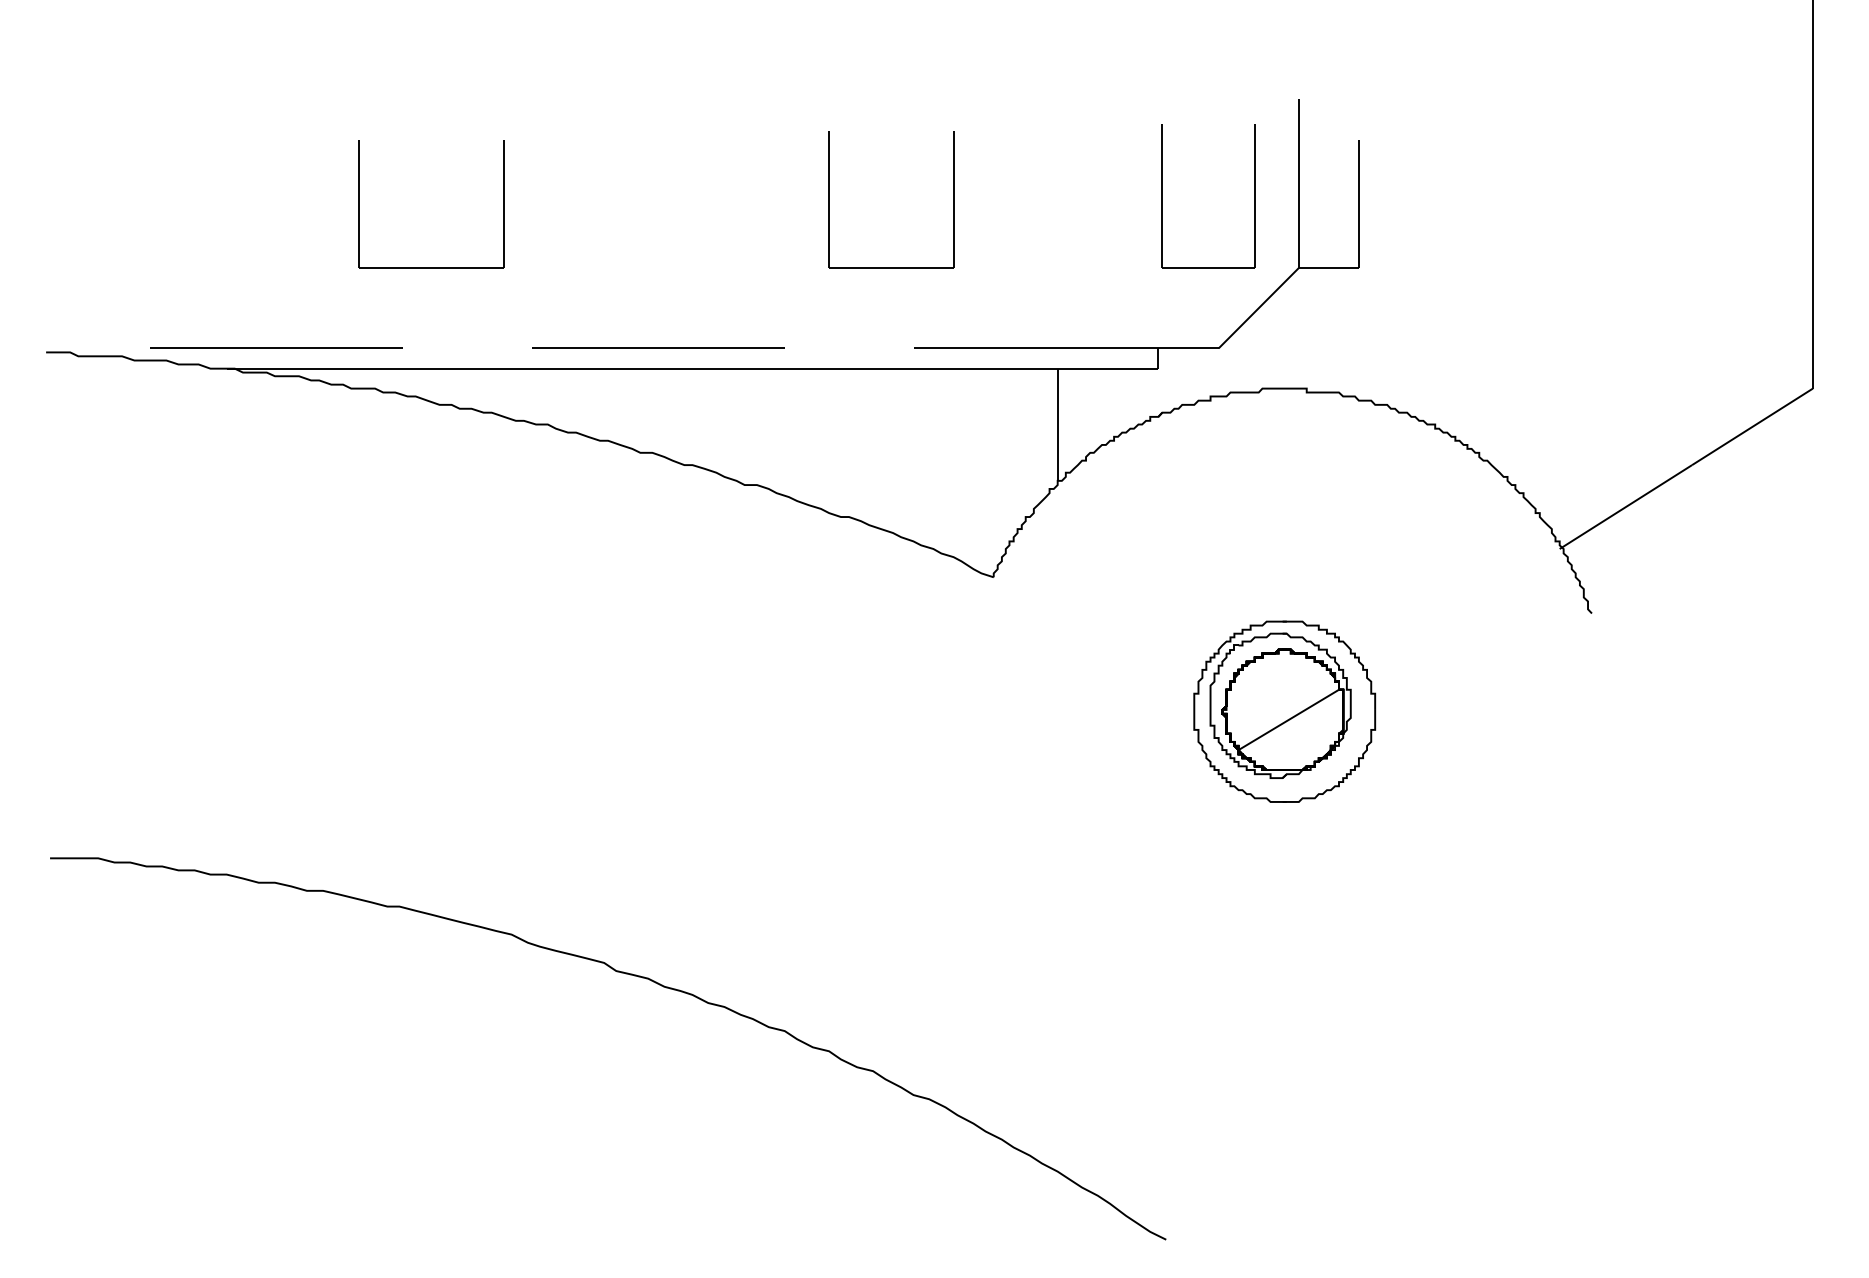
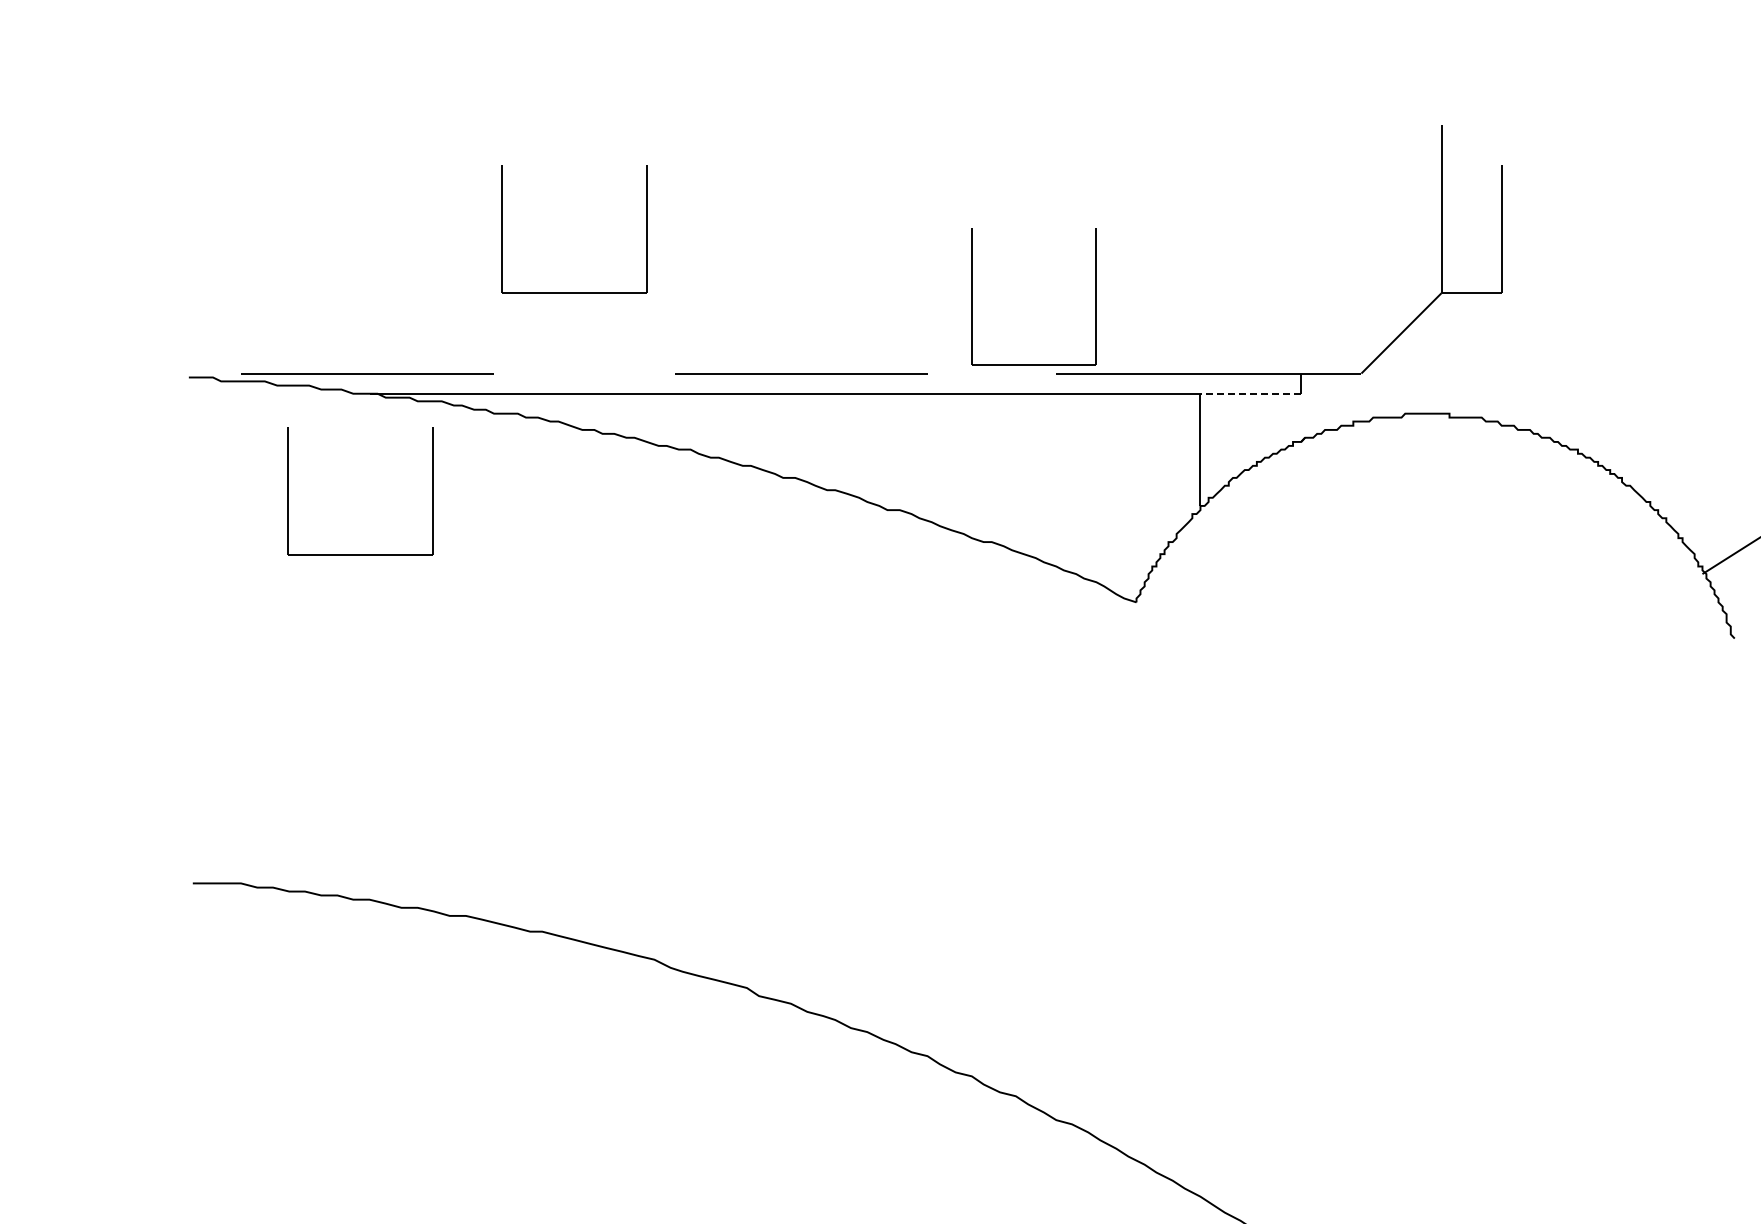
part: (1162, 196) -> (1305, 221), removed
part: (829, 199) -> (972, 296), moved
line: (276, 347) -> (367, 372), moved
line: (1107, 368) -> (1250, 393), solid -> dashed
part: (217, 529) -> (360, 554), added
part: (1284, 711) -> (1427, 736), removed

